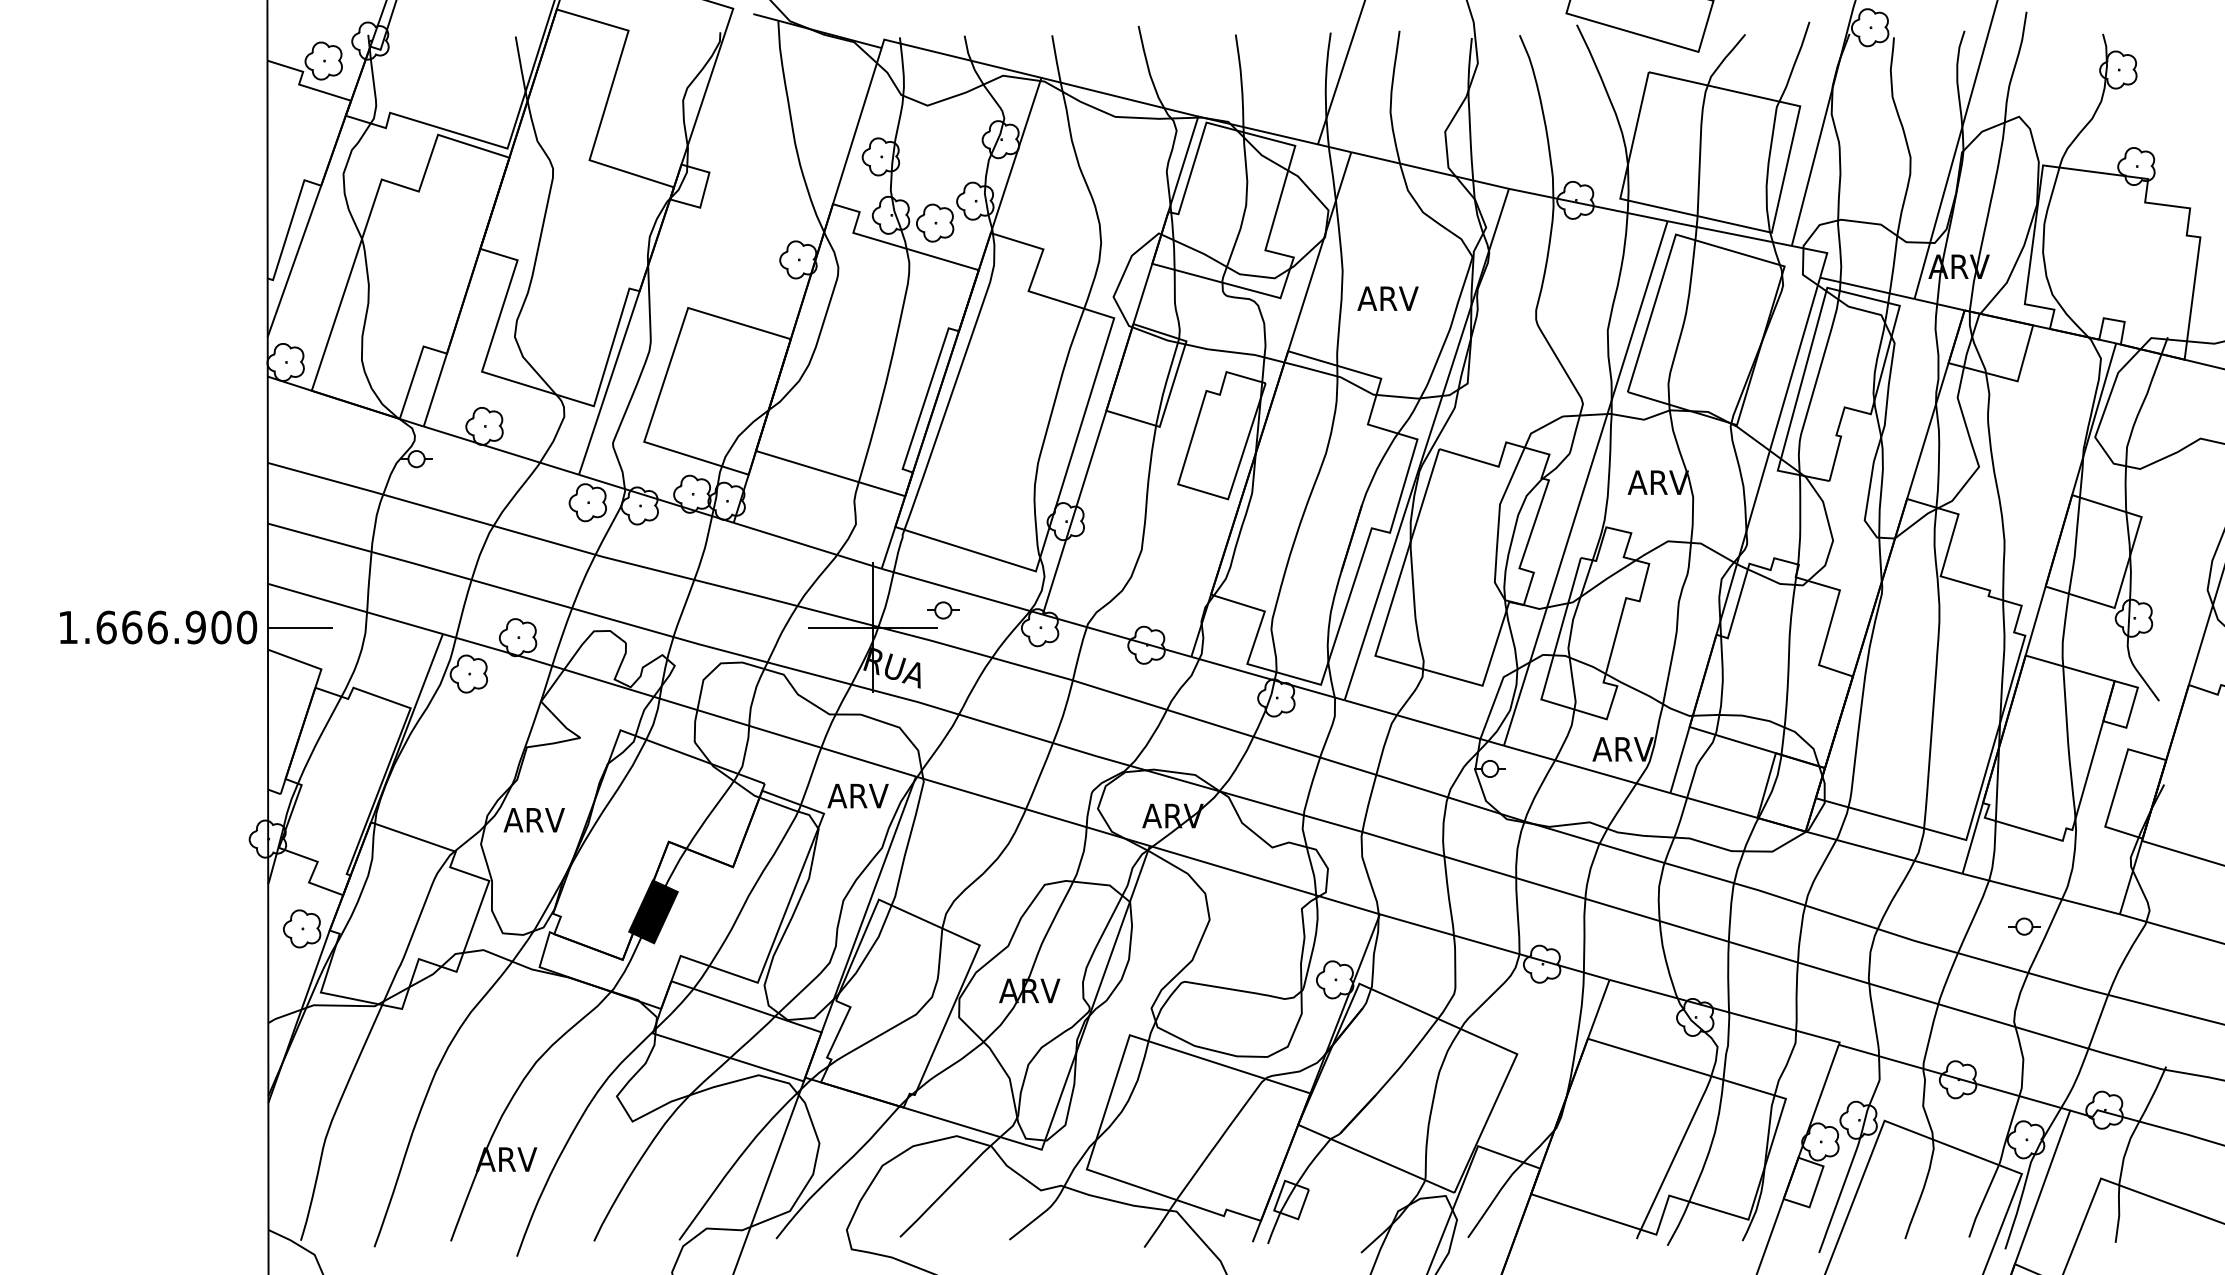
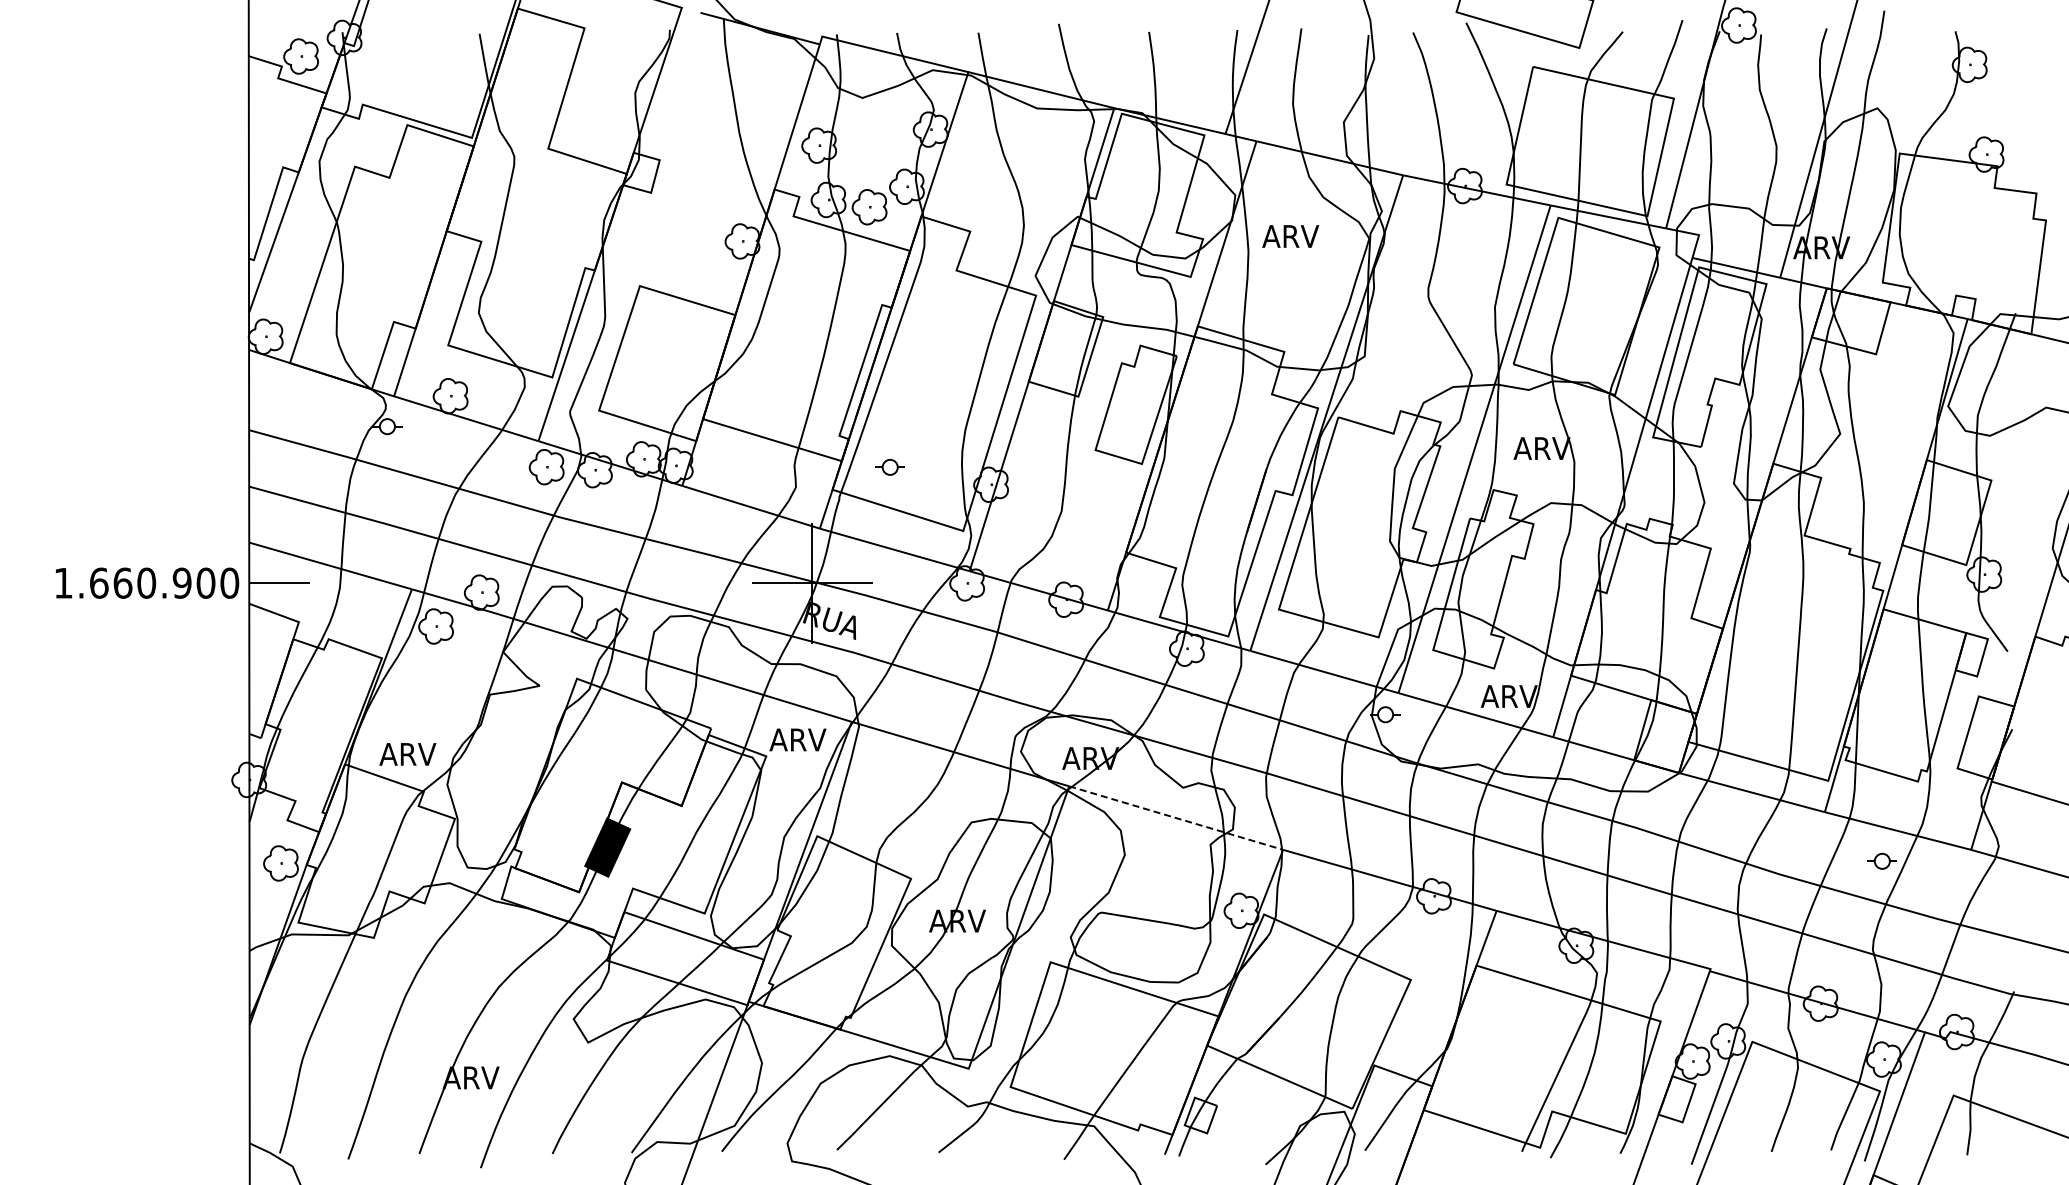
text: (1387, 298) -> (1290, 236), moved
part: (942, 610) -> (889, 467), moved
text: (157, 626) -> (146, 582), 1.666.900 -> 1.660.900
text: (533, 820) -> (407, 754), moved
line: (1265, 880) -> (1176, 818), solid -> dashed

